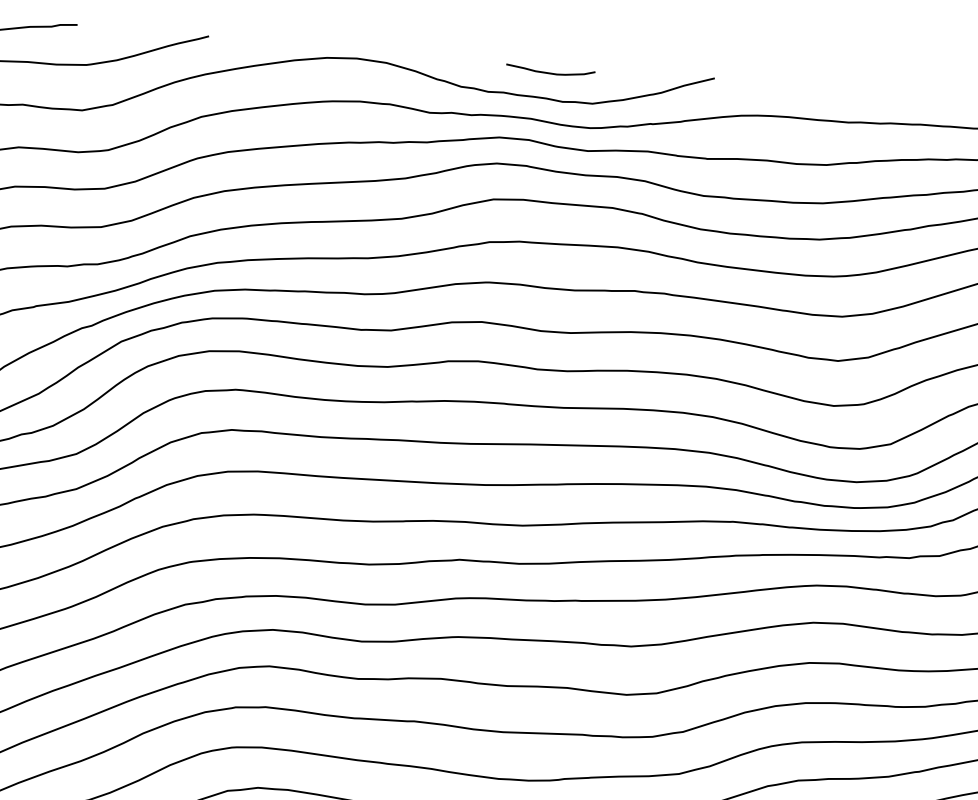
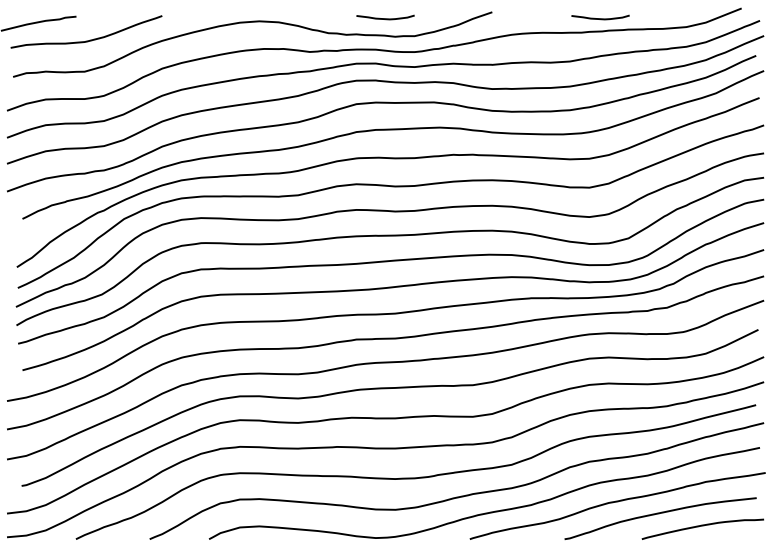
curve: (879, 103) -> (600, 18), added

